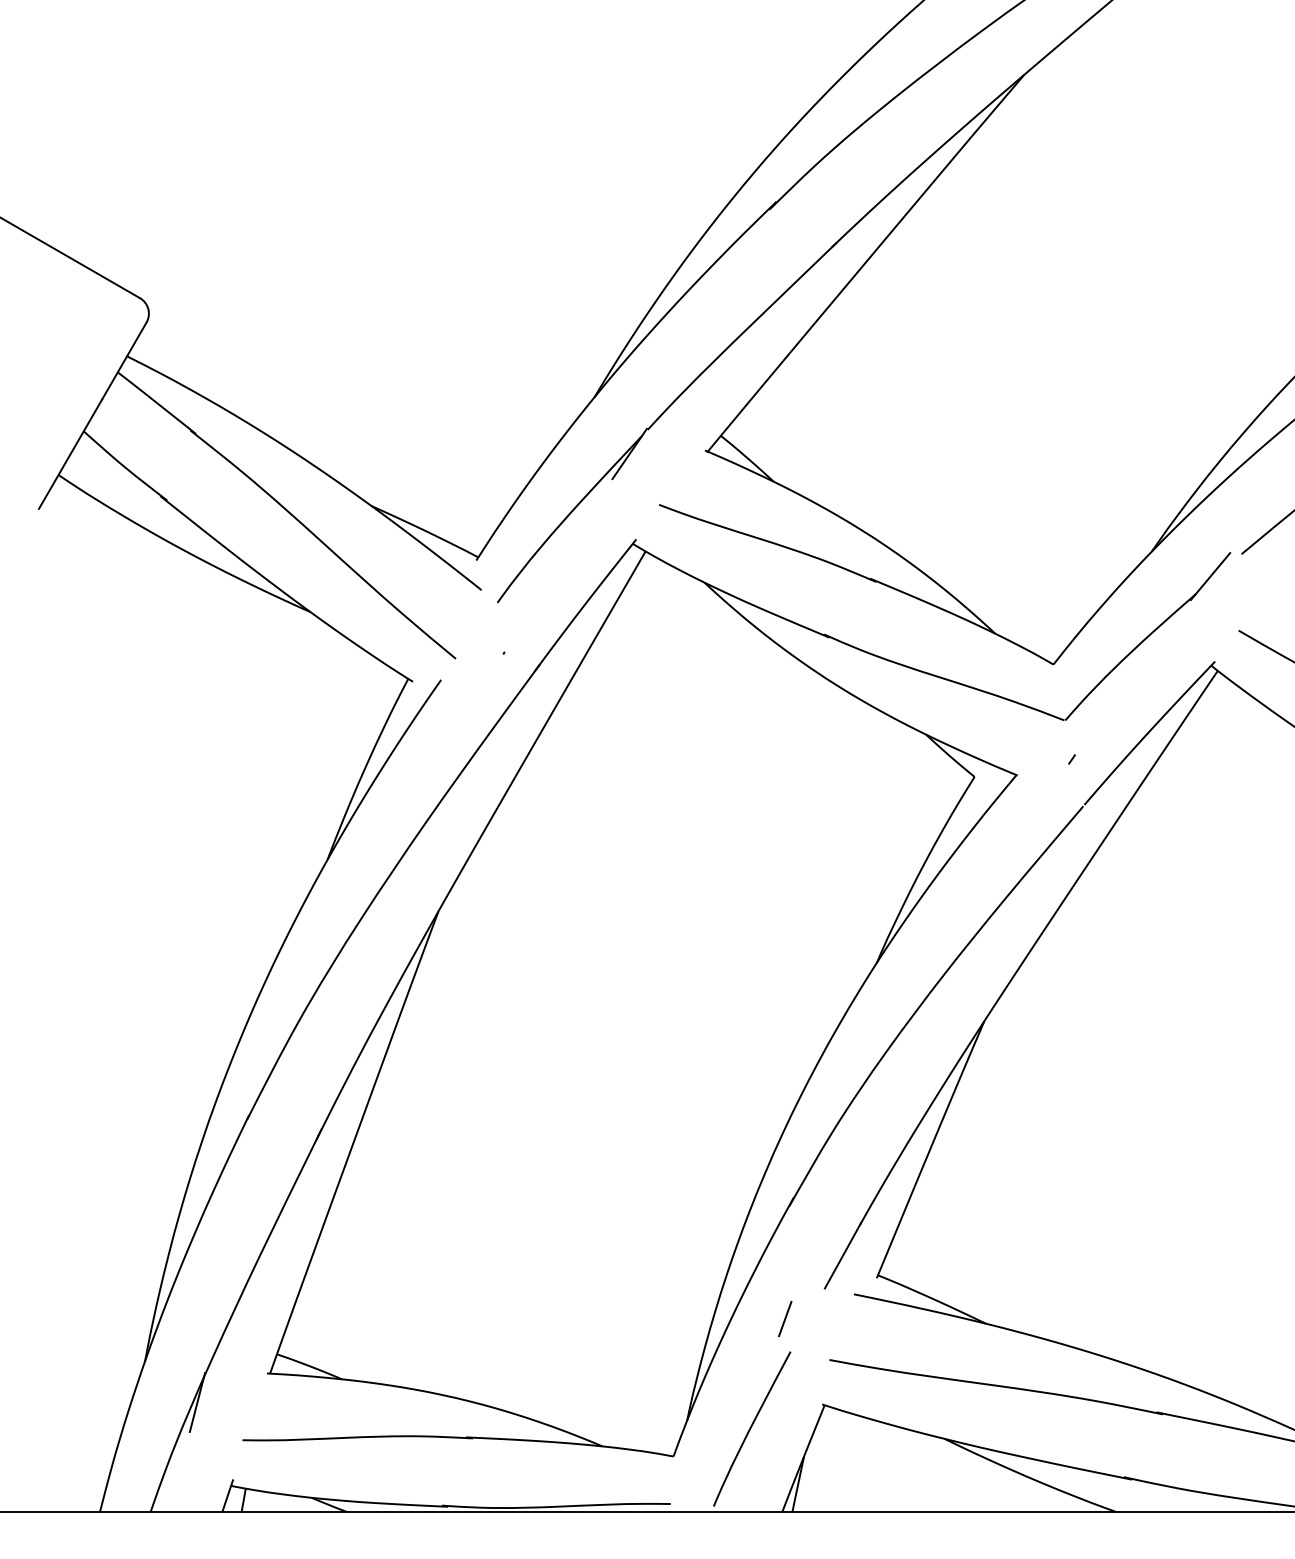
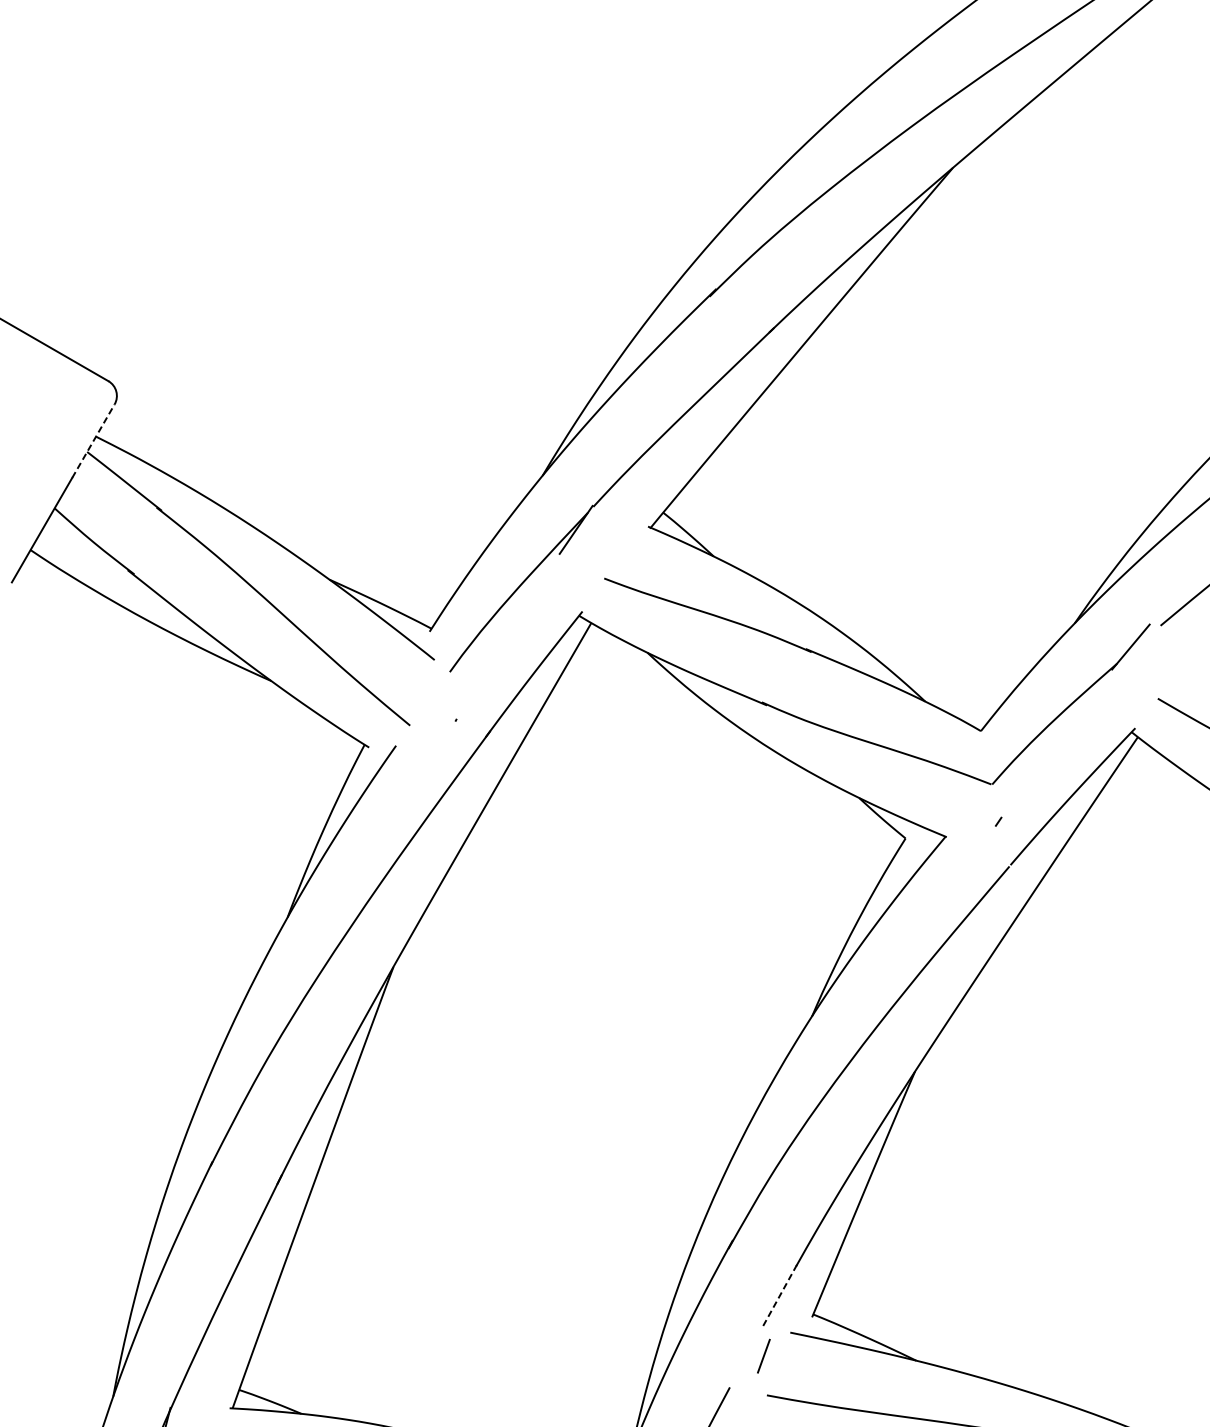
line: (124, 360) -> (93, 440), solid -> dashed
line: (842, 1256) -> (779, 1296), solid -> dashed
line: (785, 1319) -> (764, 1356), moved

